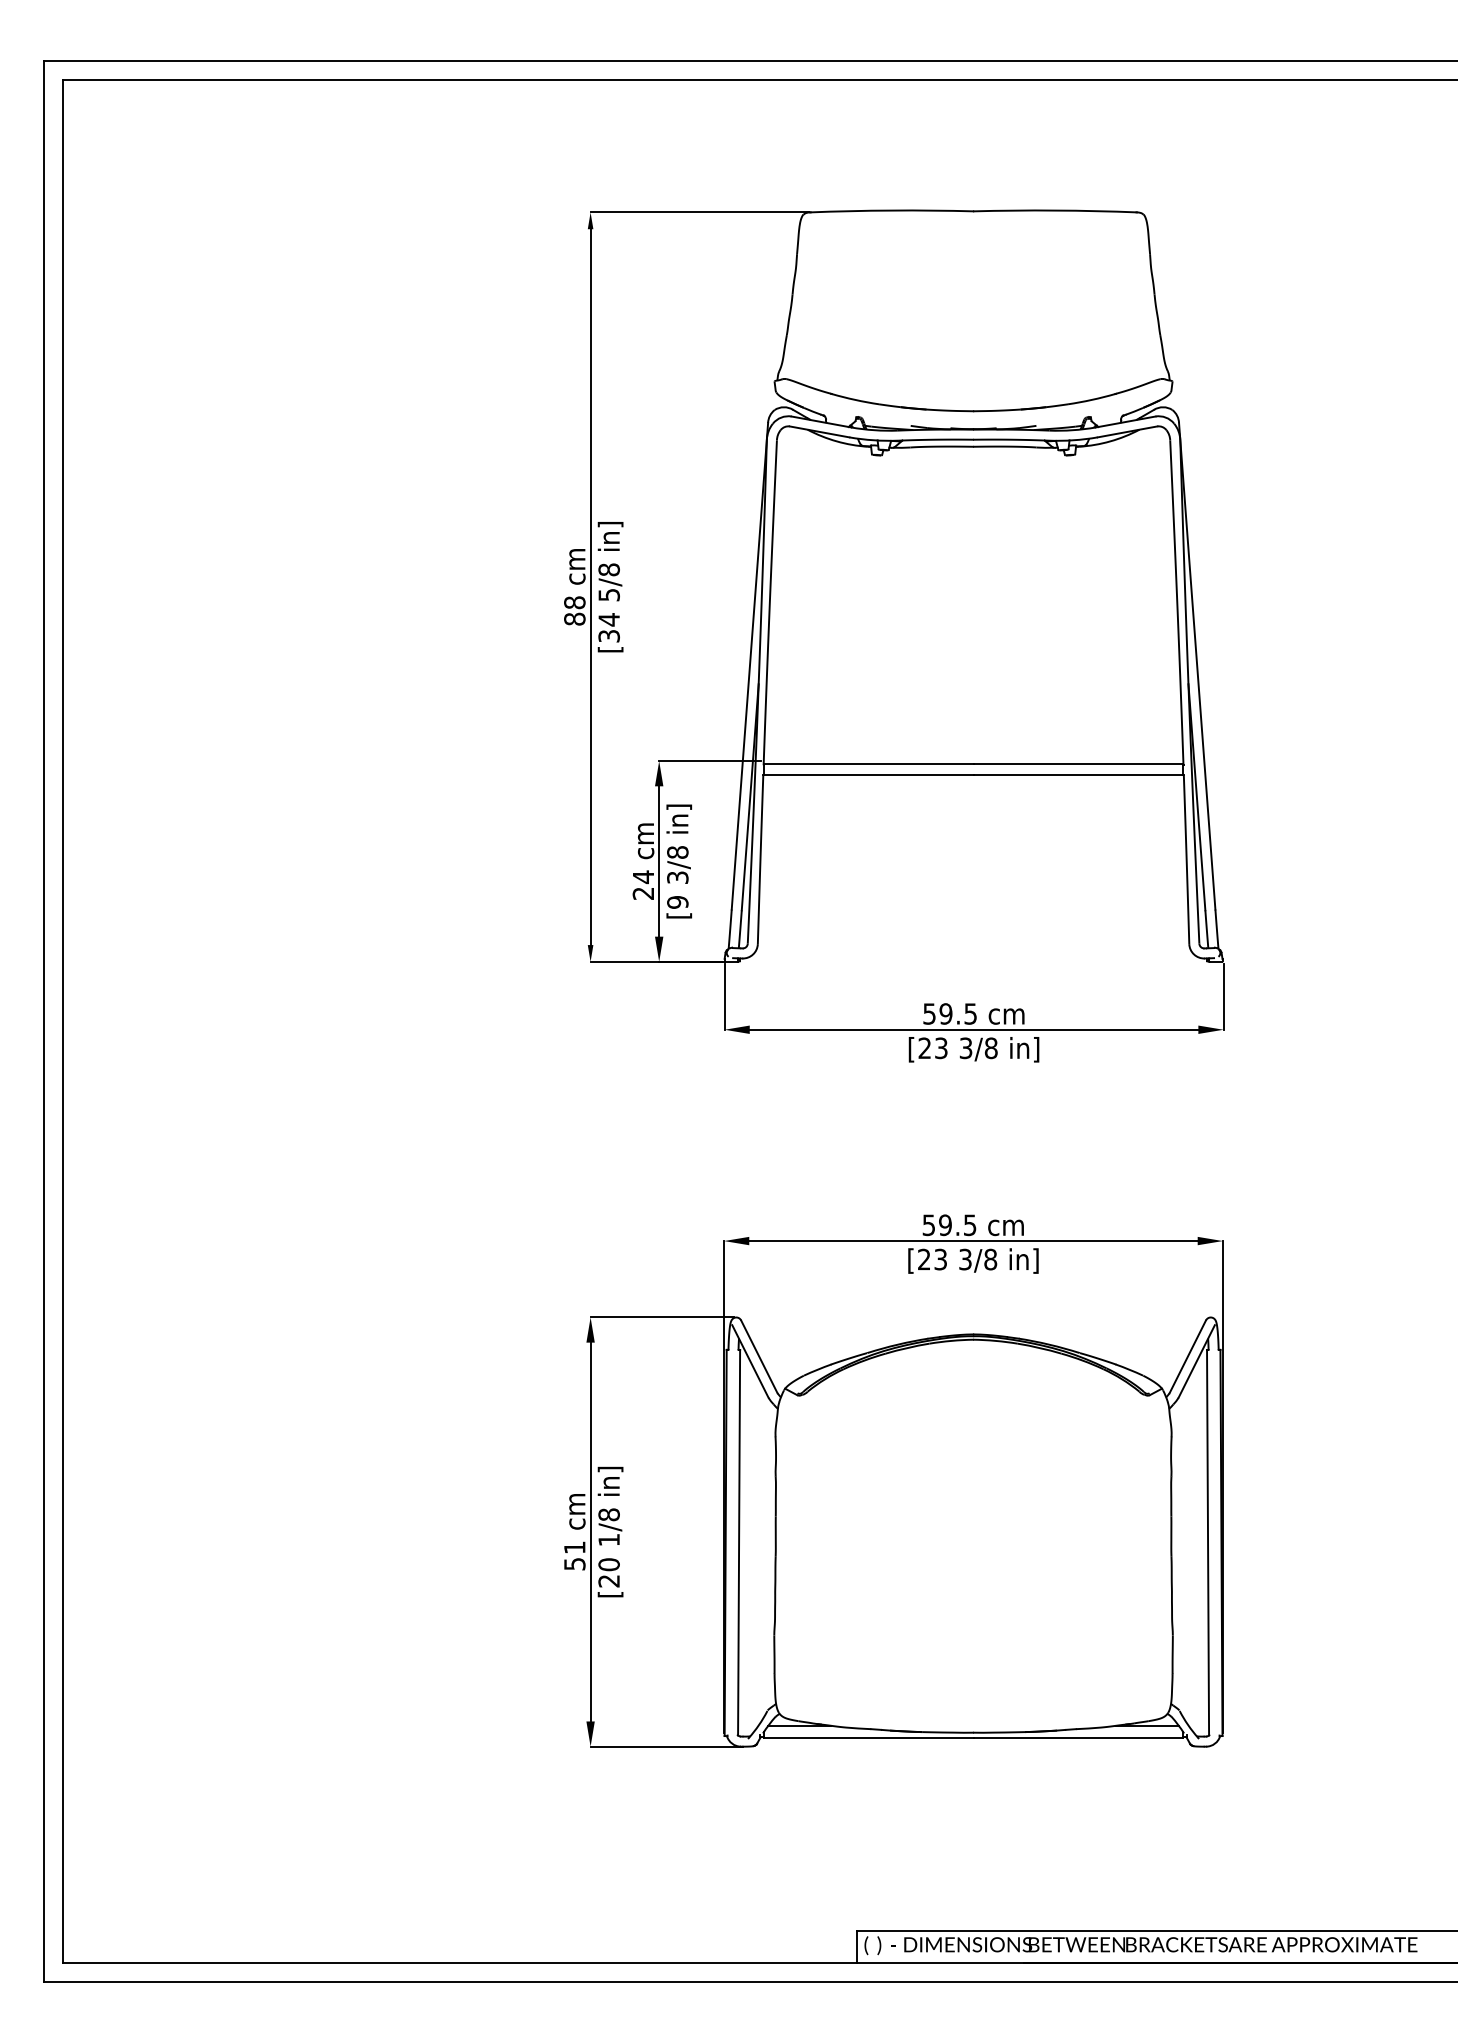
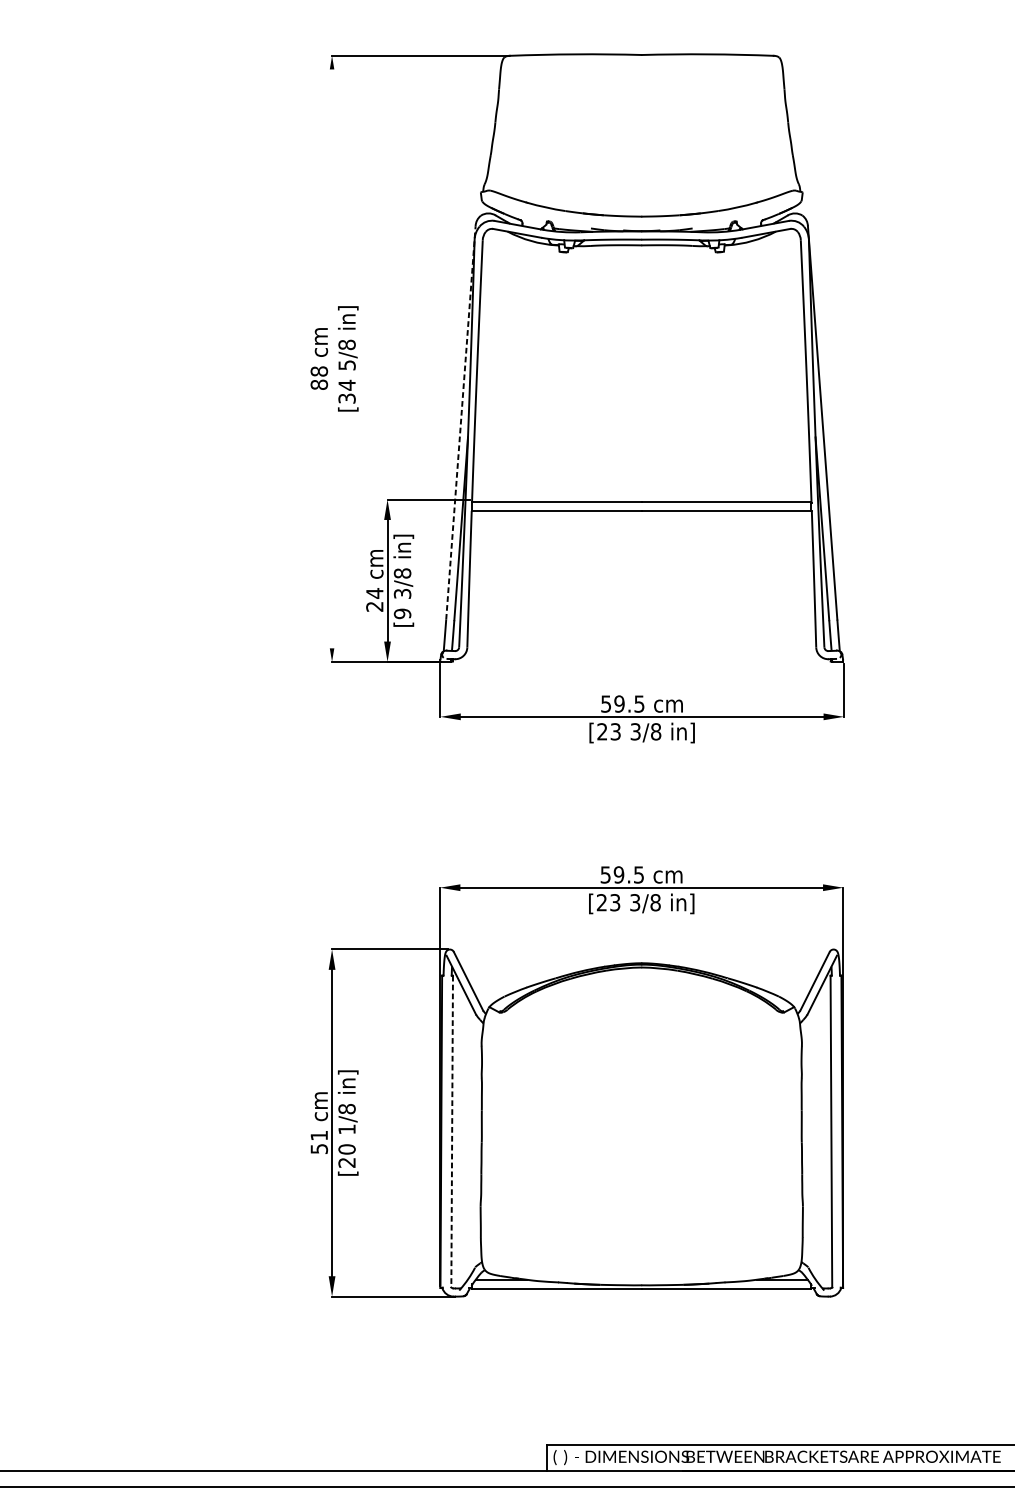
line: (590, 587) -> (331, 359), removed
line: (749, 666) -> (460, 423), solid -> dashed
line: (739, 1542) -> (452, 1131), solid -> dashed

